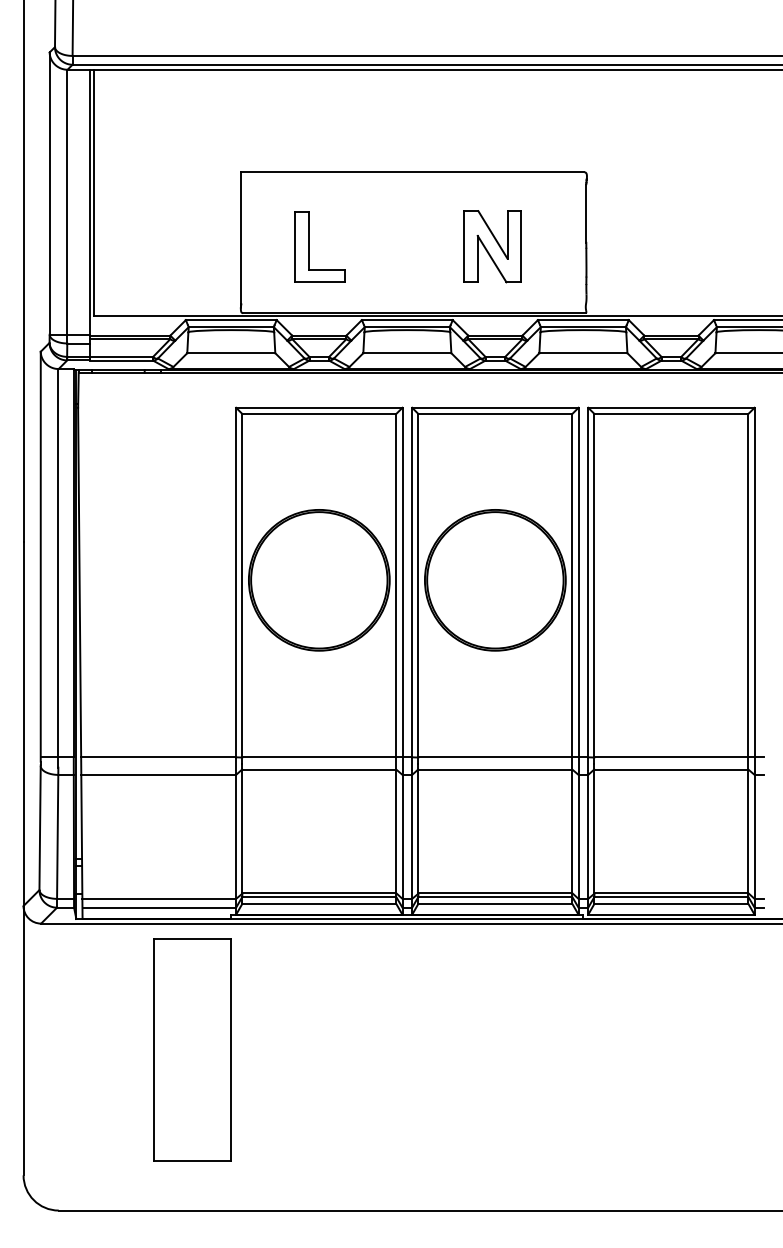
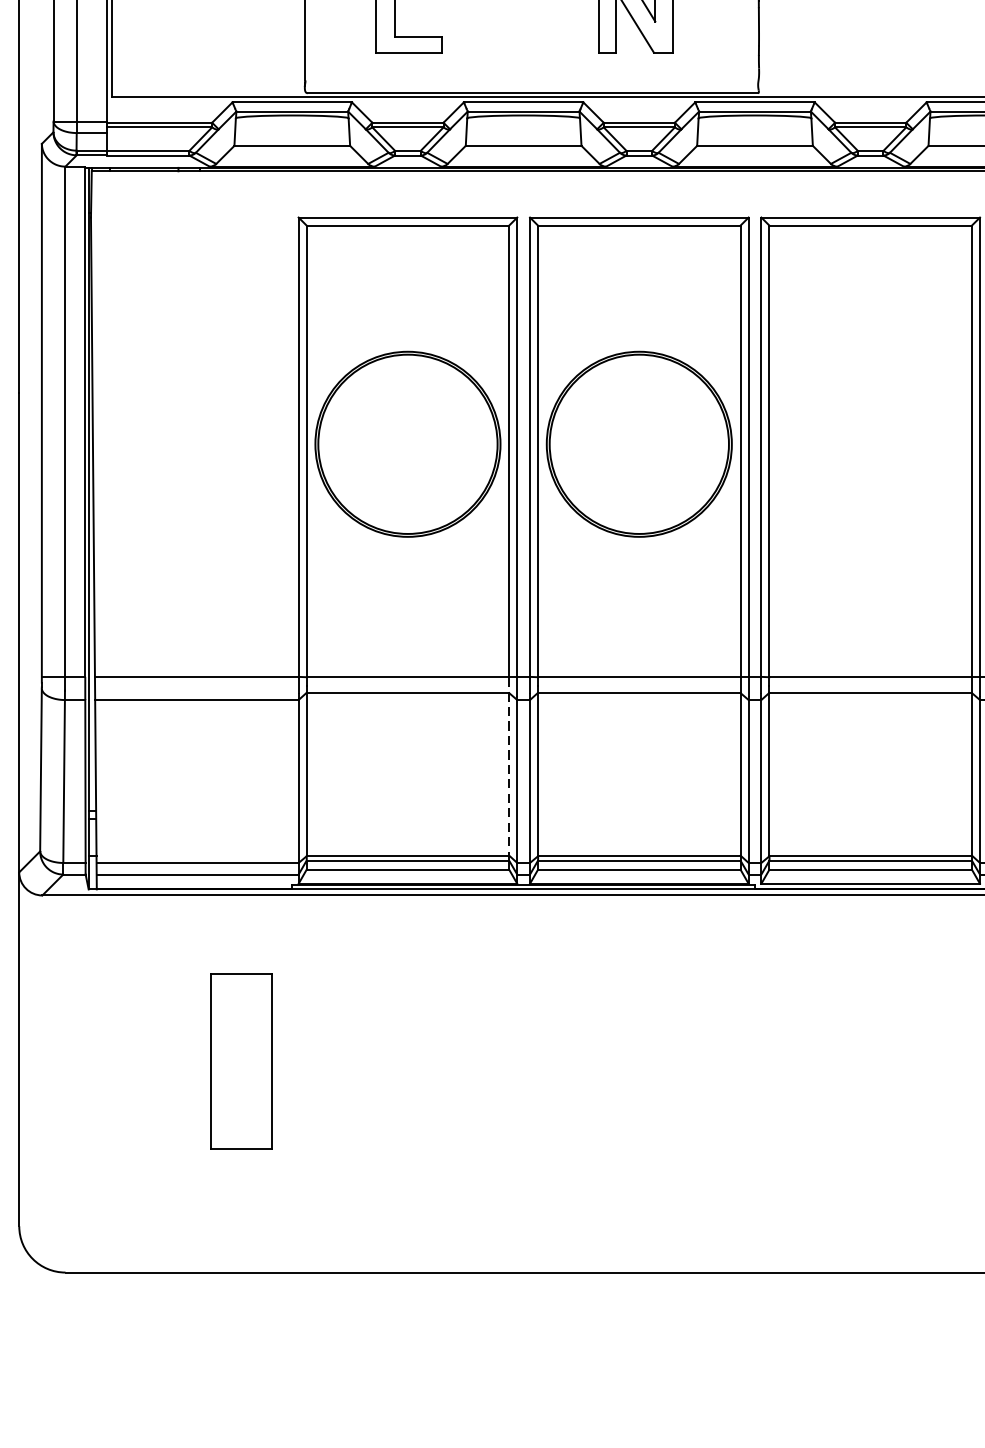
line: (396, 827) -> (509, 769), solid -> dashed
part: (192, 1049) -> (241, 1060), size x0.6

